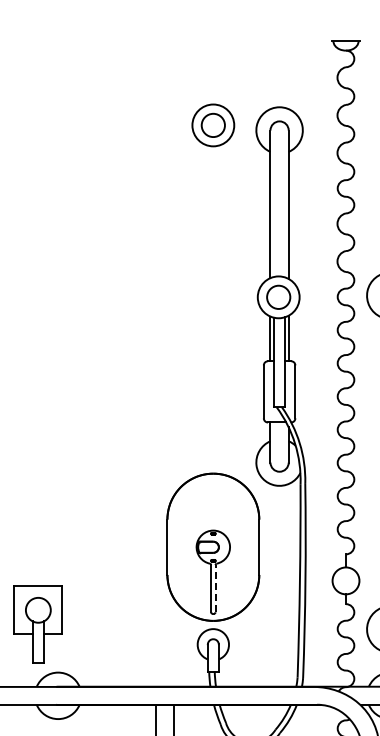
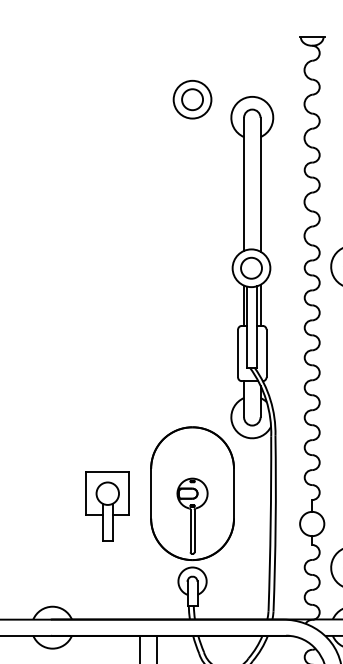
part: (213, 125) -> (192, 99), moved
line: (215, 588) -> (194, 530), dashed -> solid
part: (37, 624) -> (107, 506), moved

